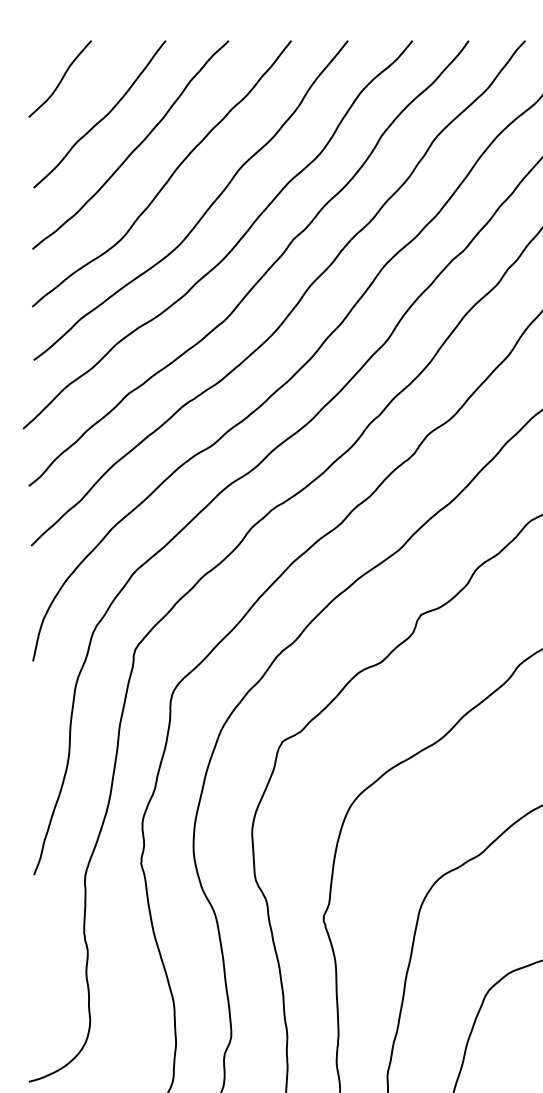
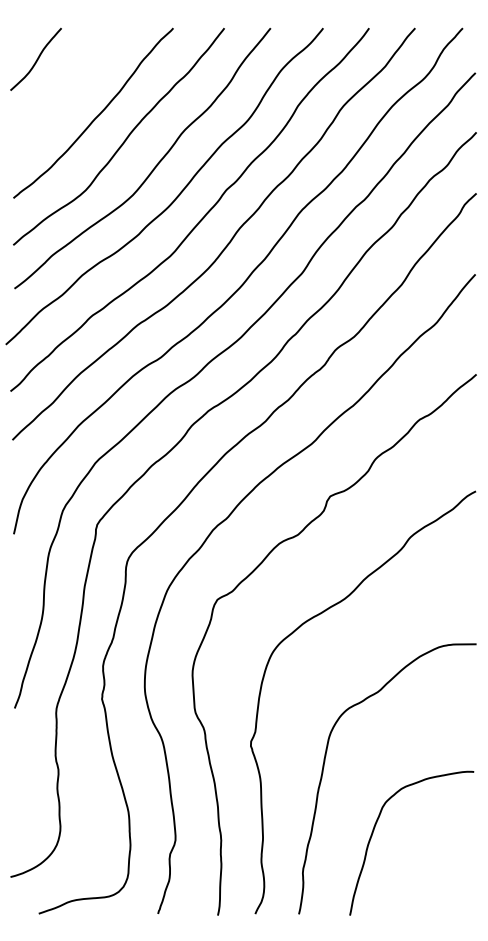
curve: (101, 118) -> (69, 91), removed

